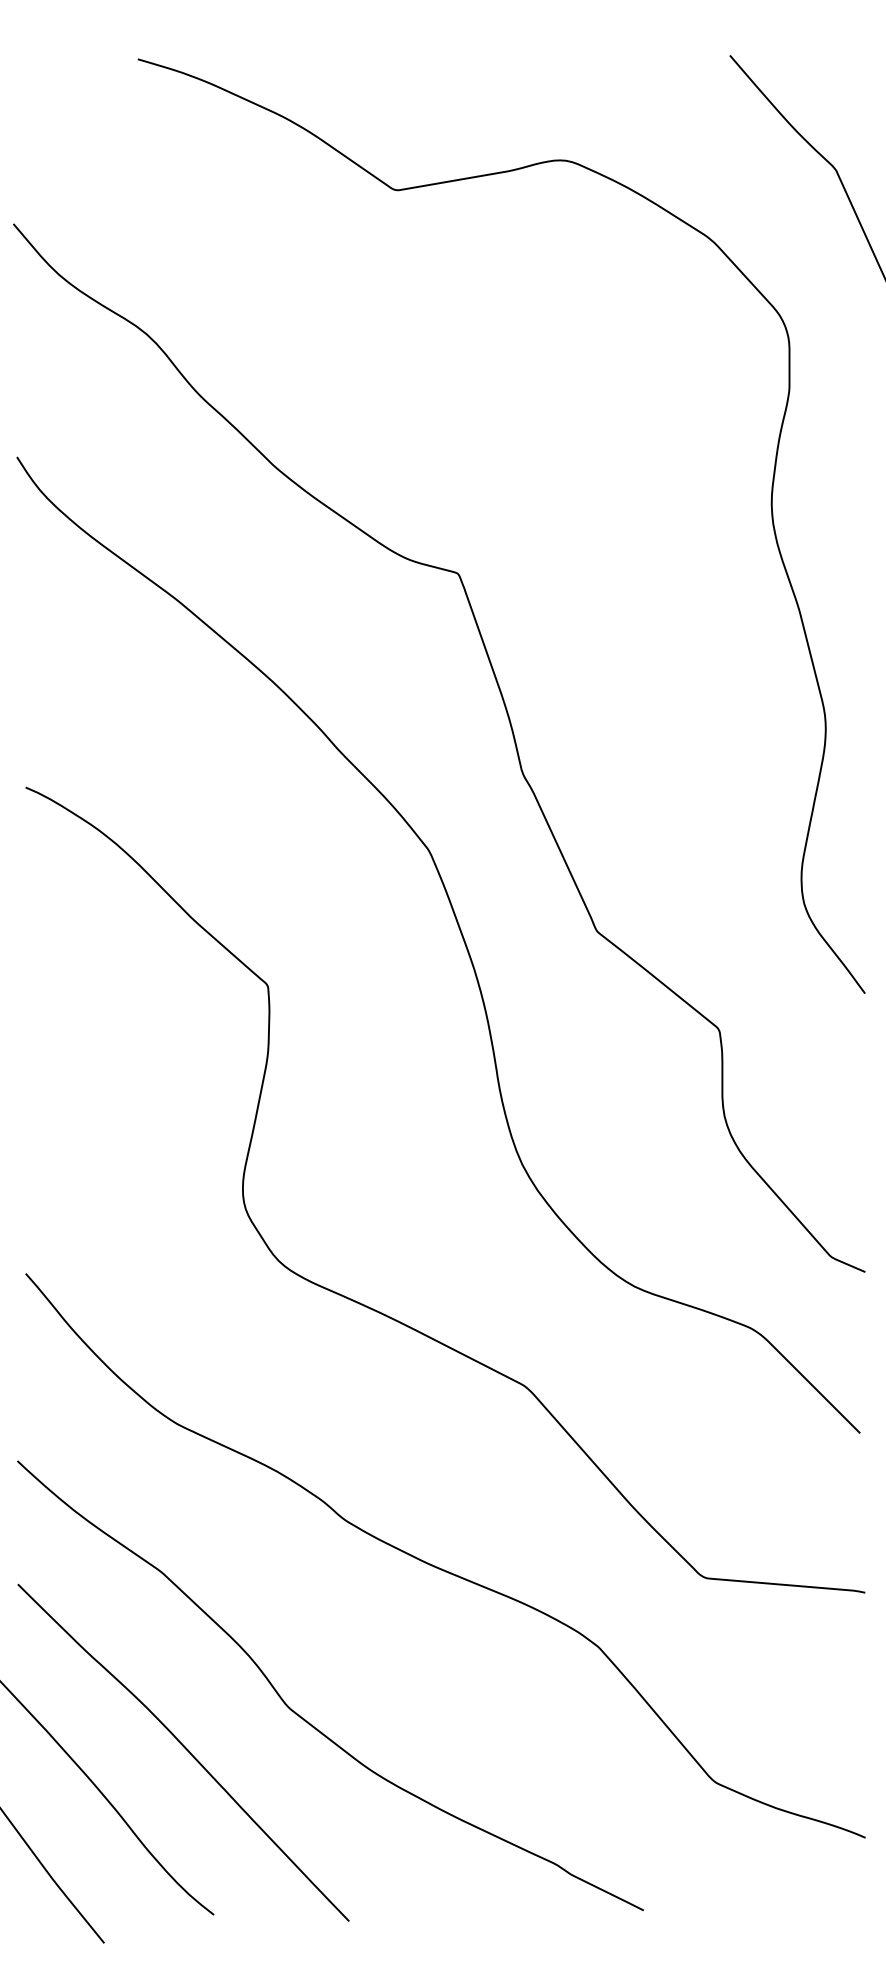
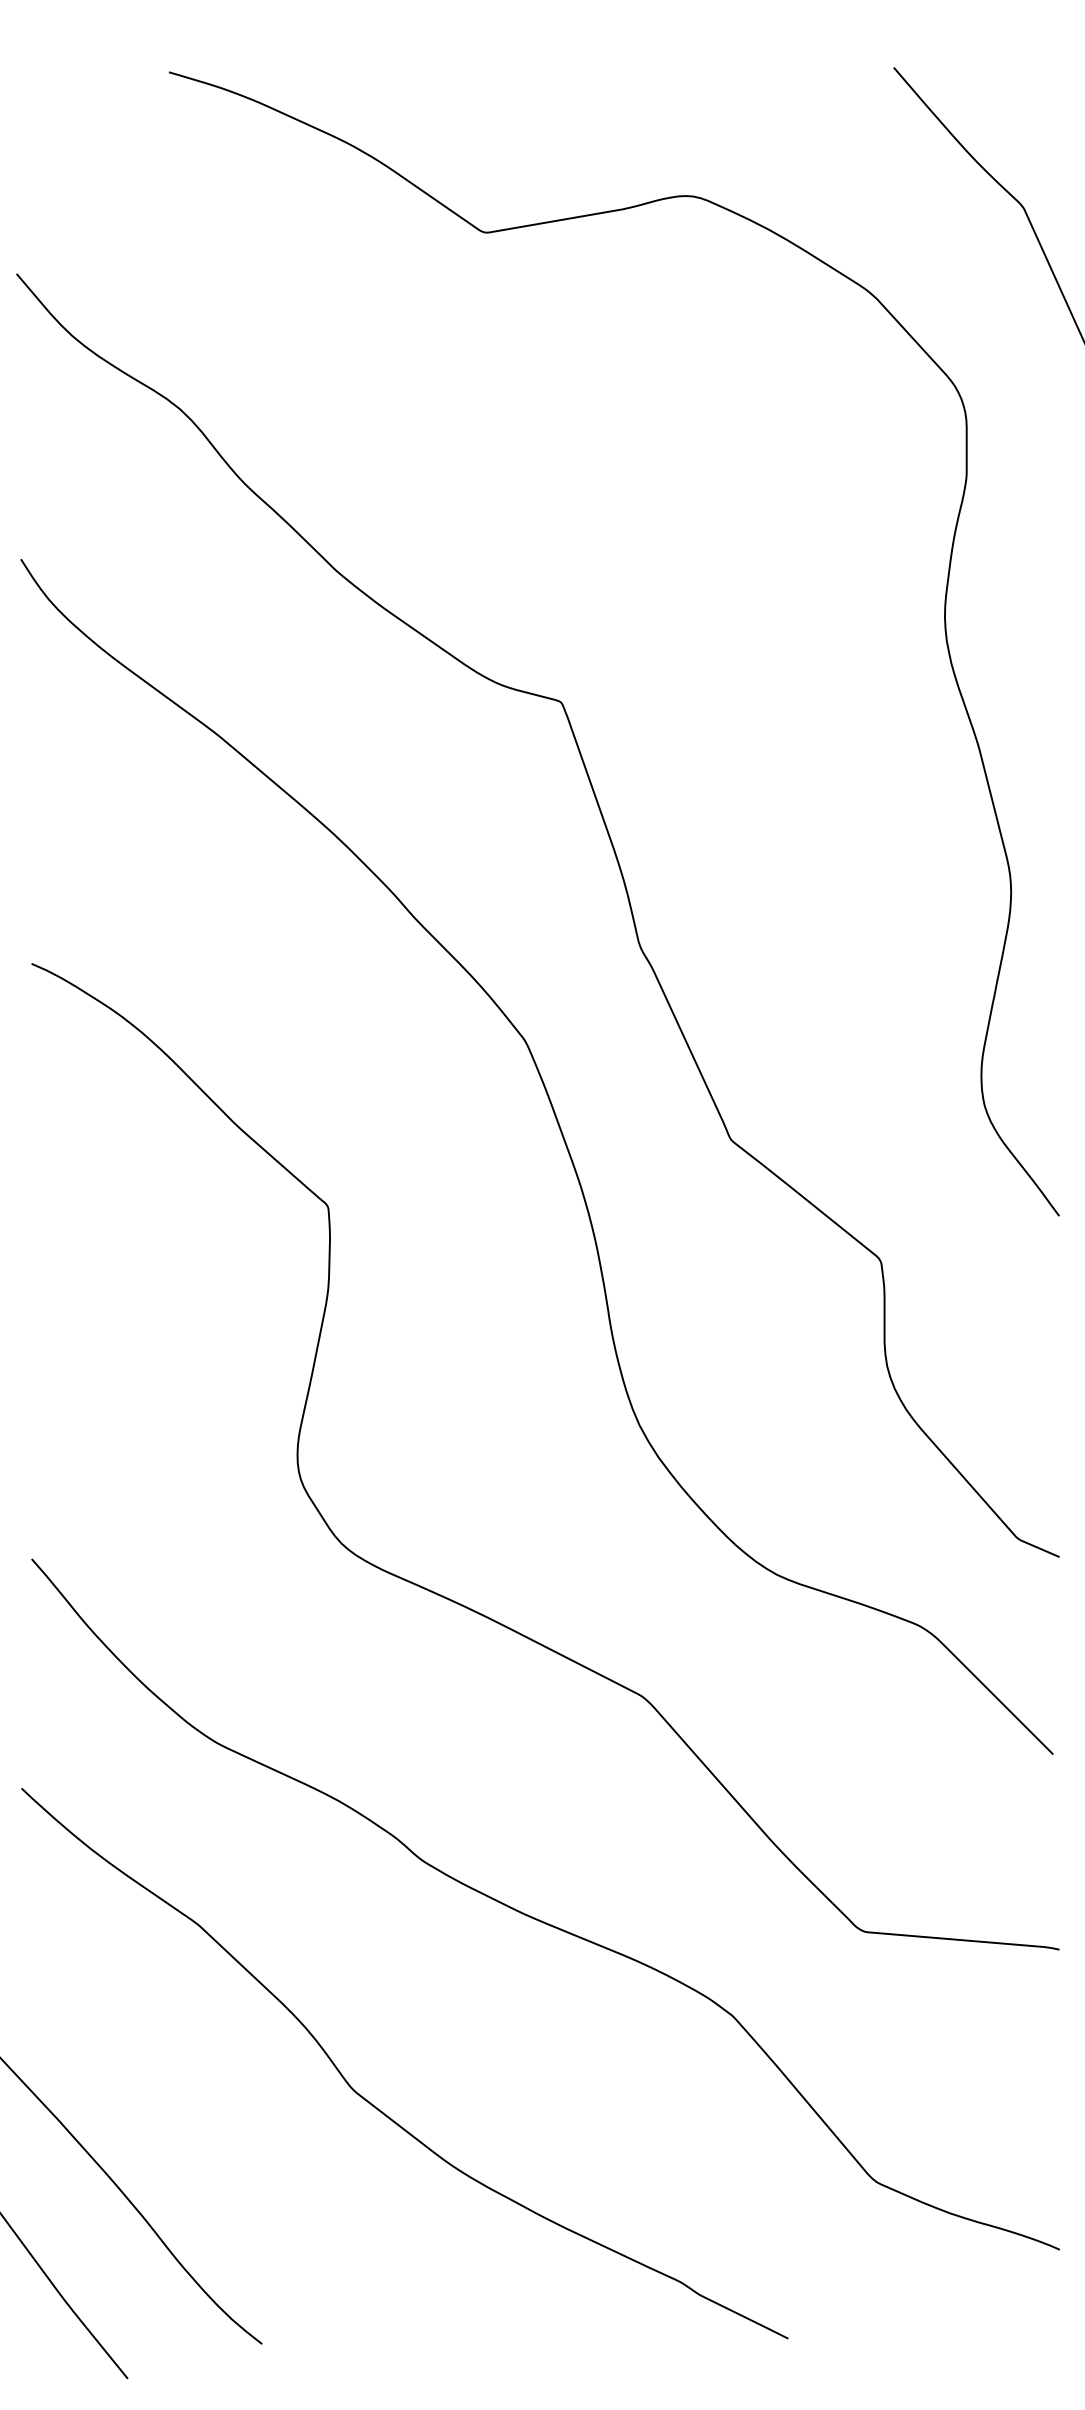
curve: (185, 1749) -> (227, 2141), removed

